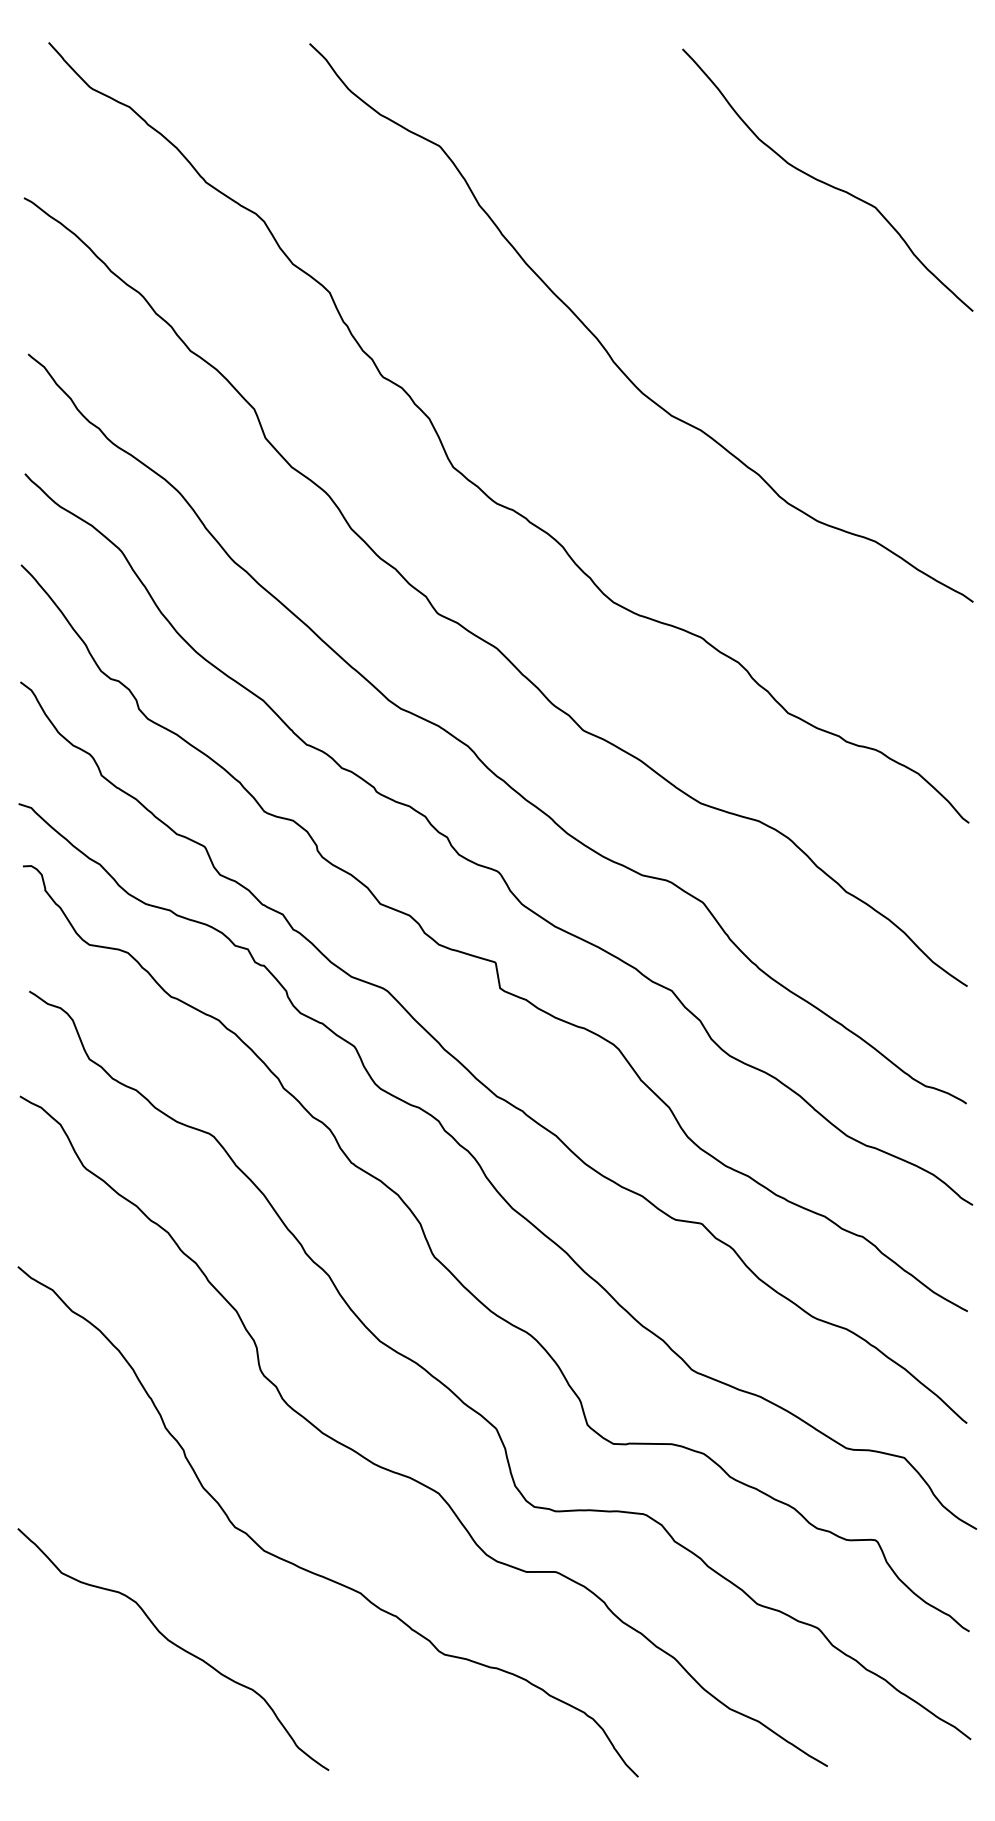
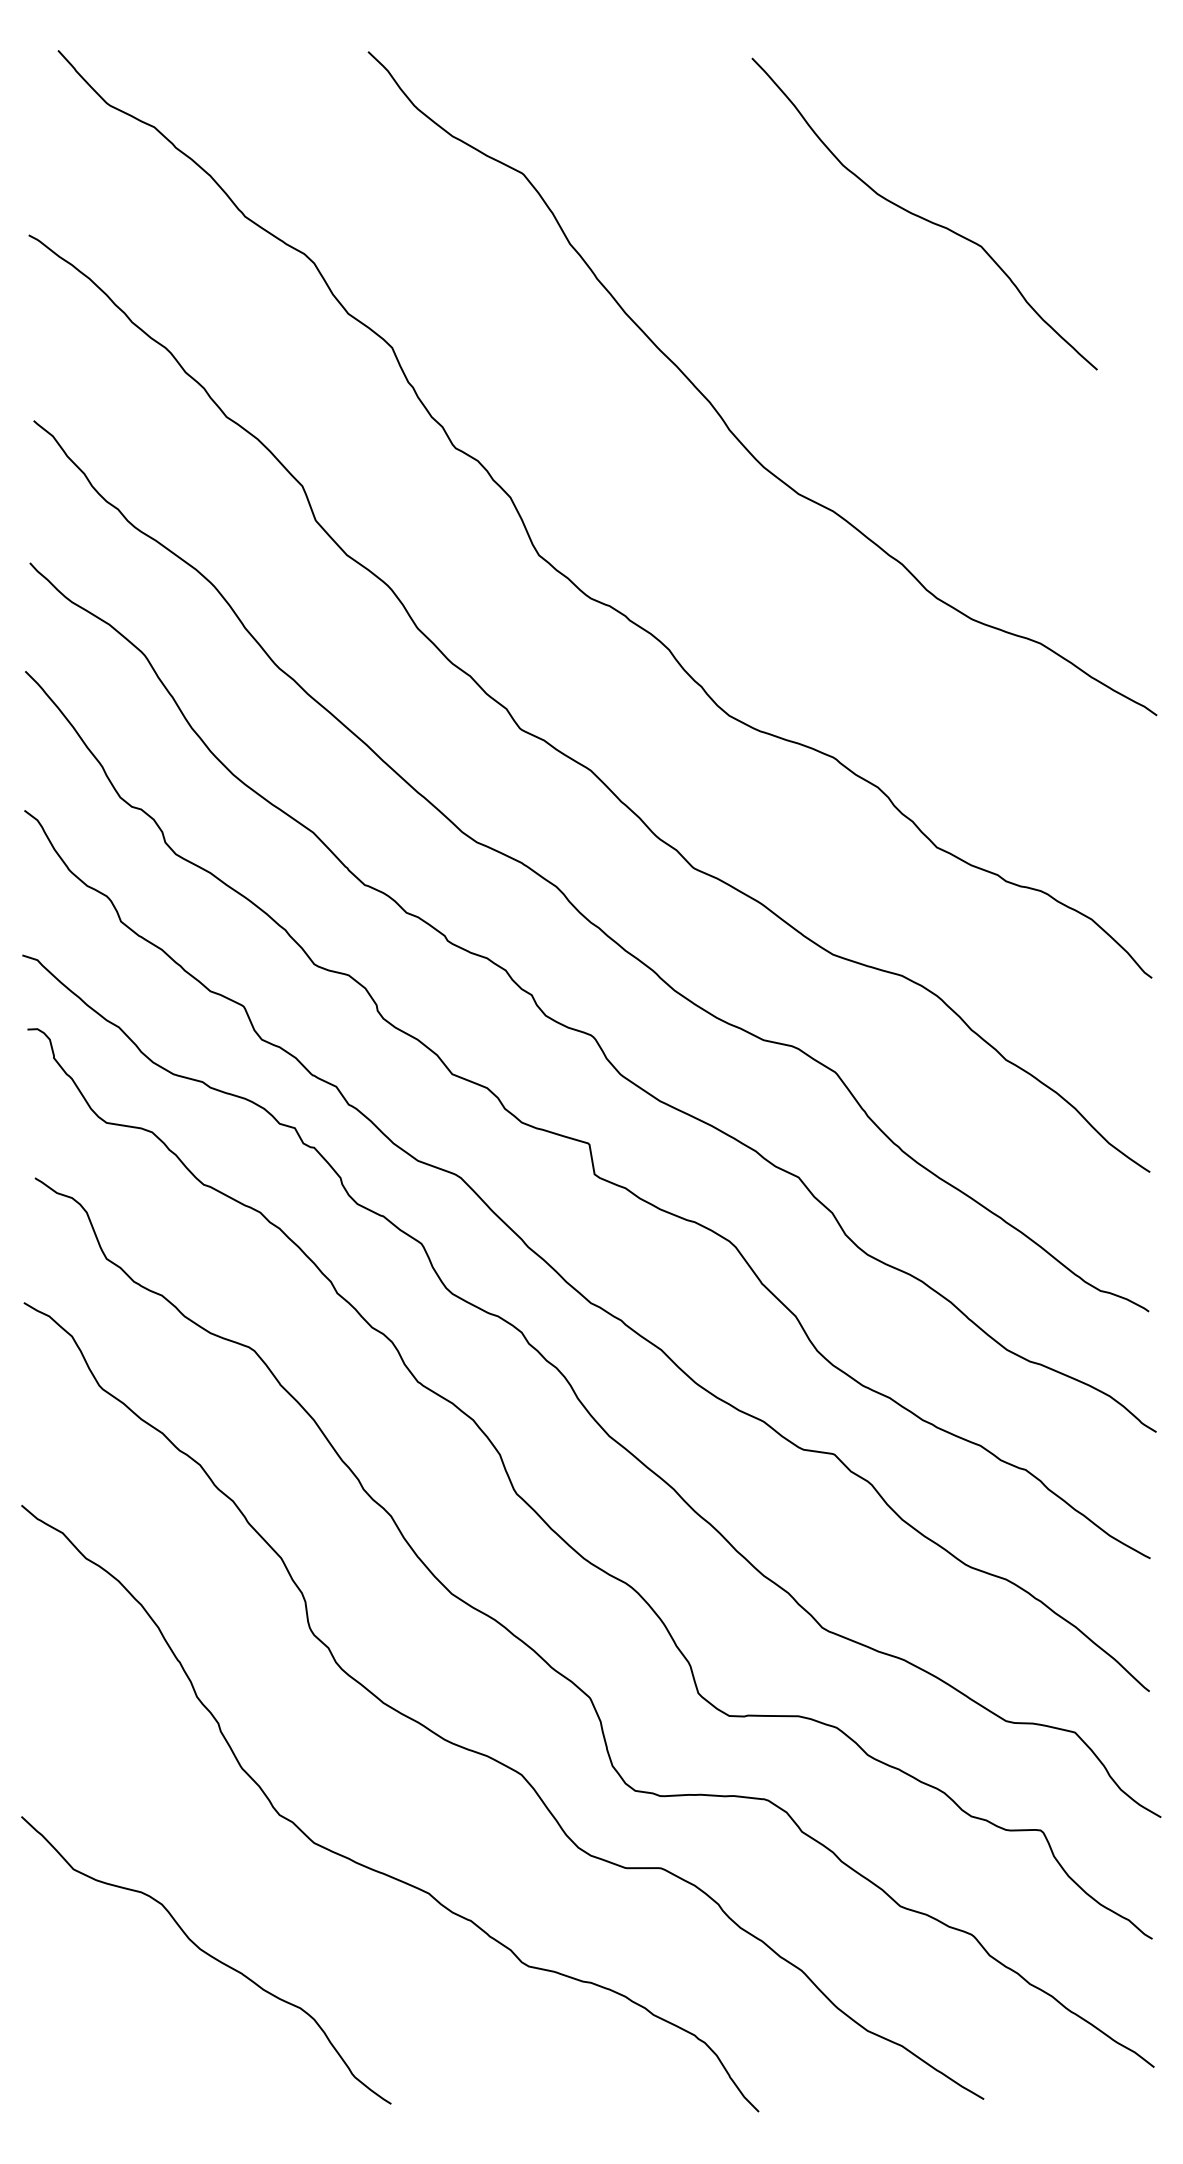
curve: (826, 182) -> (923, 216), moved

